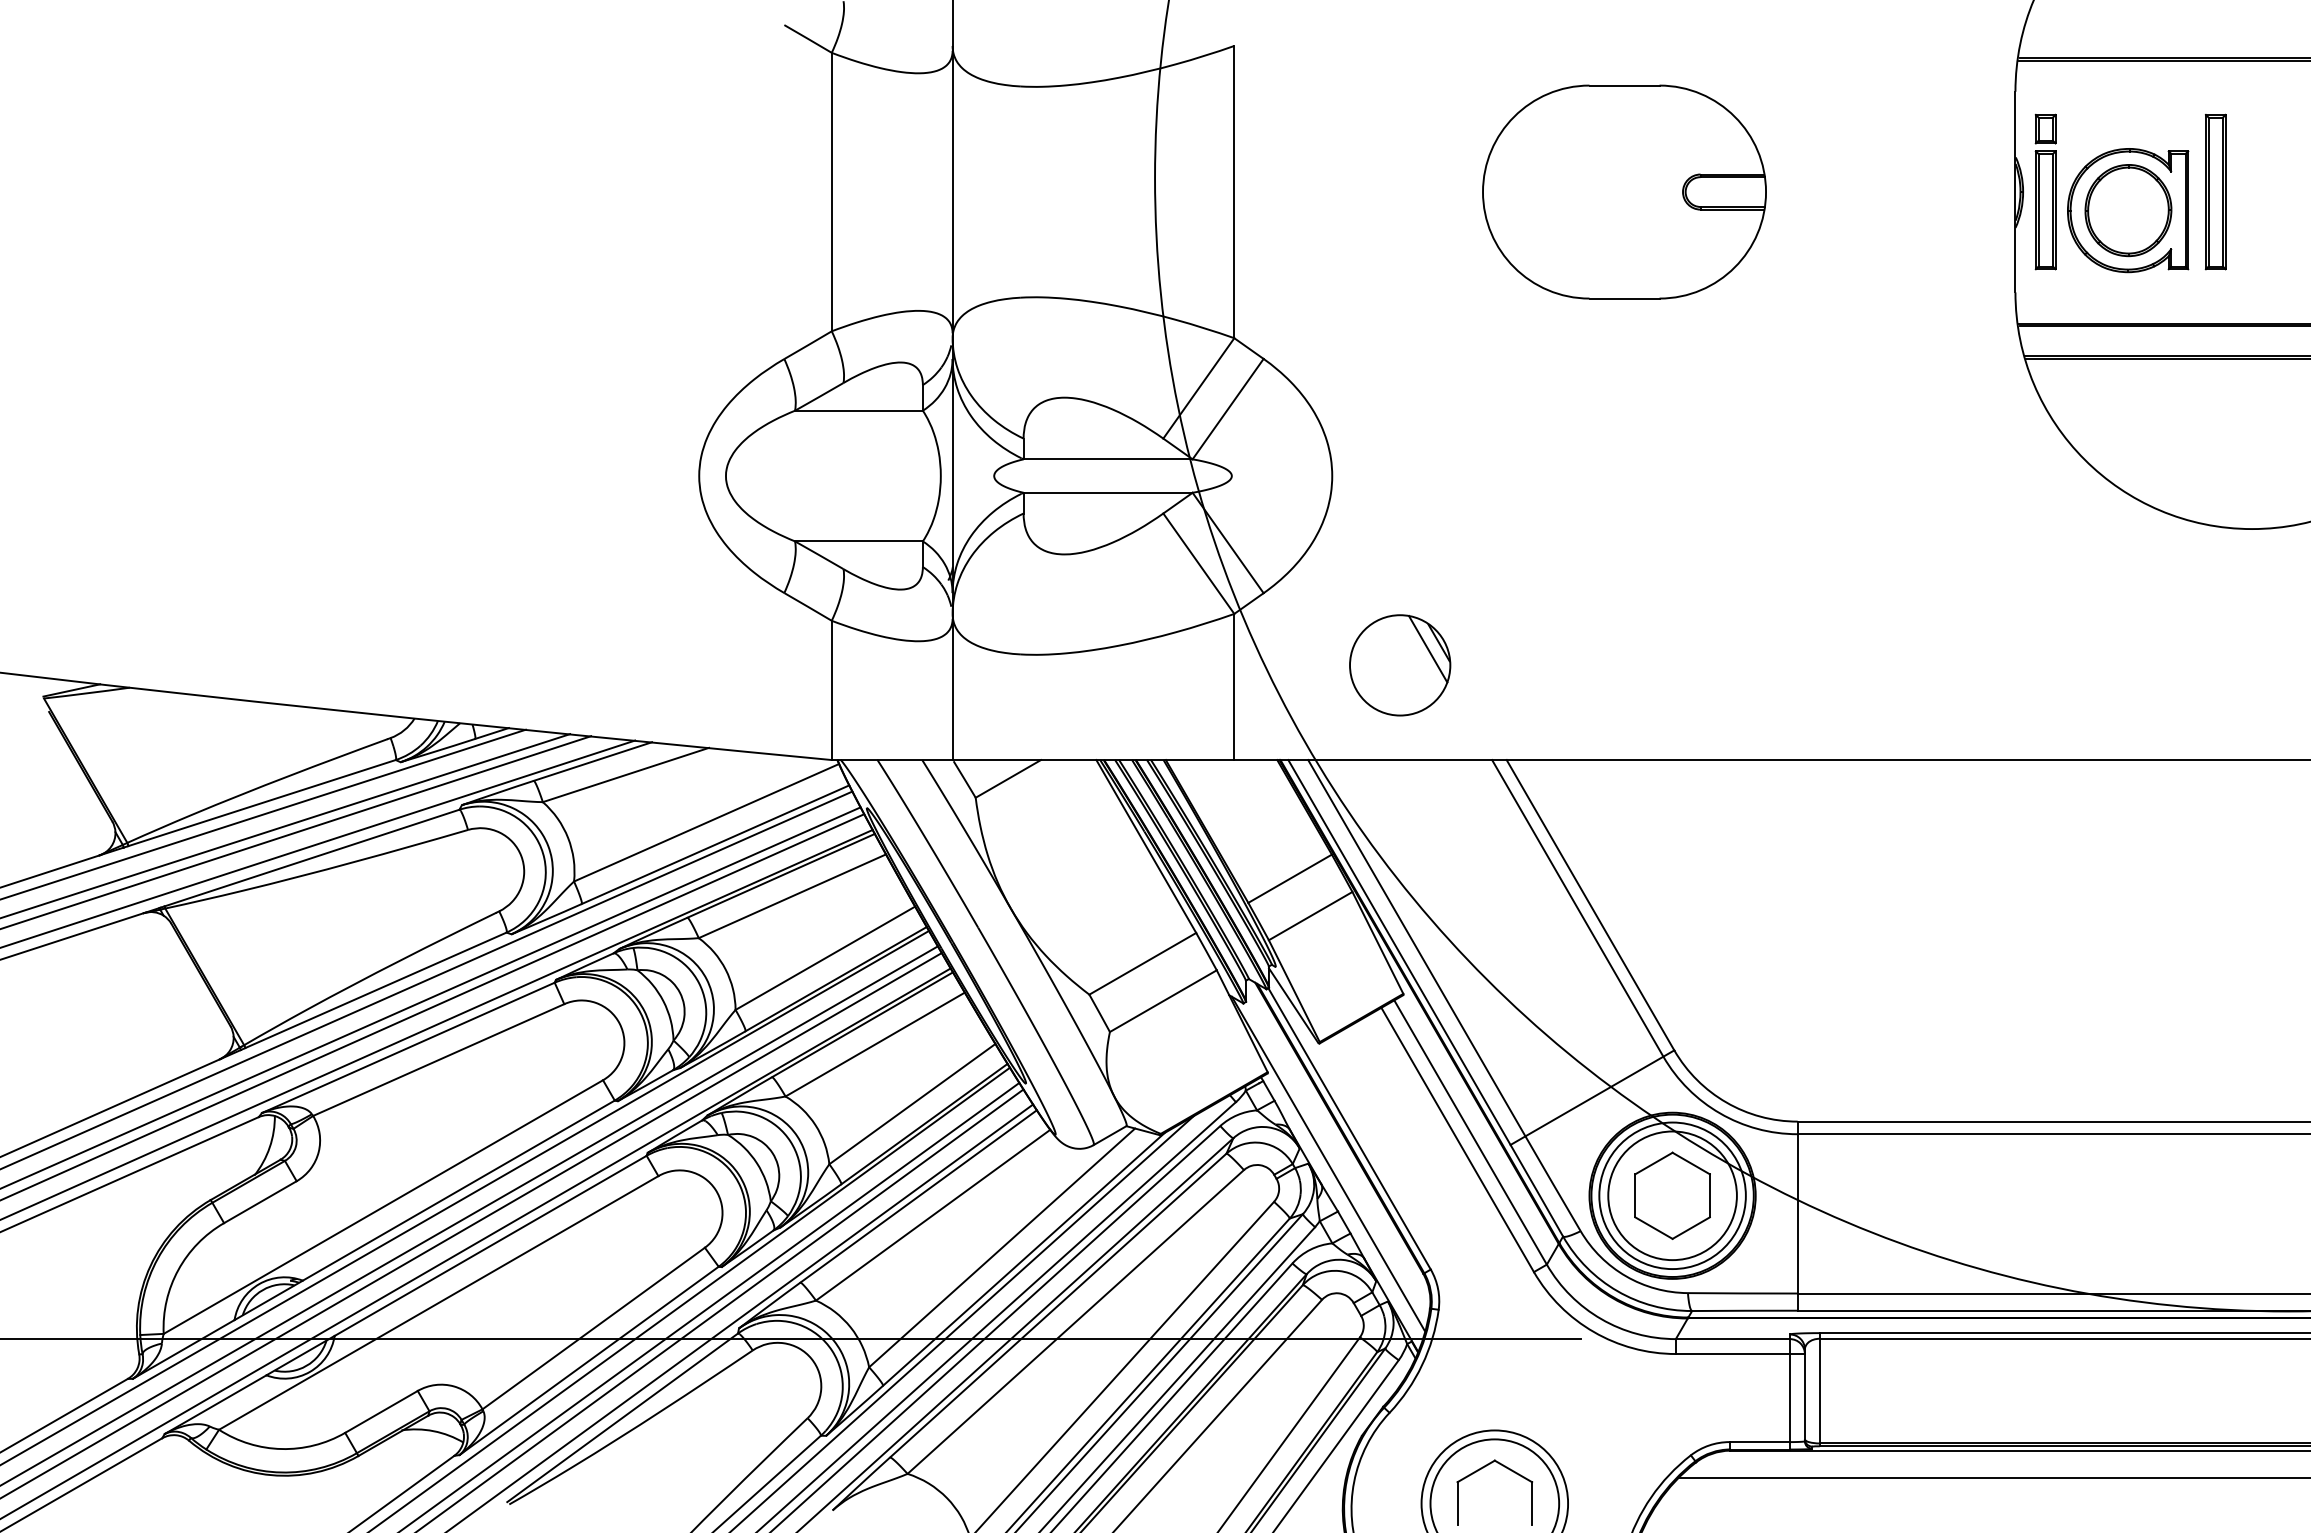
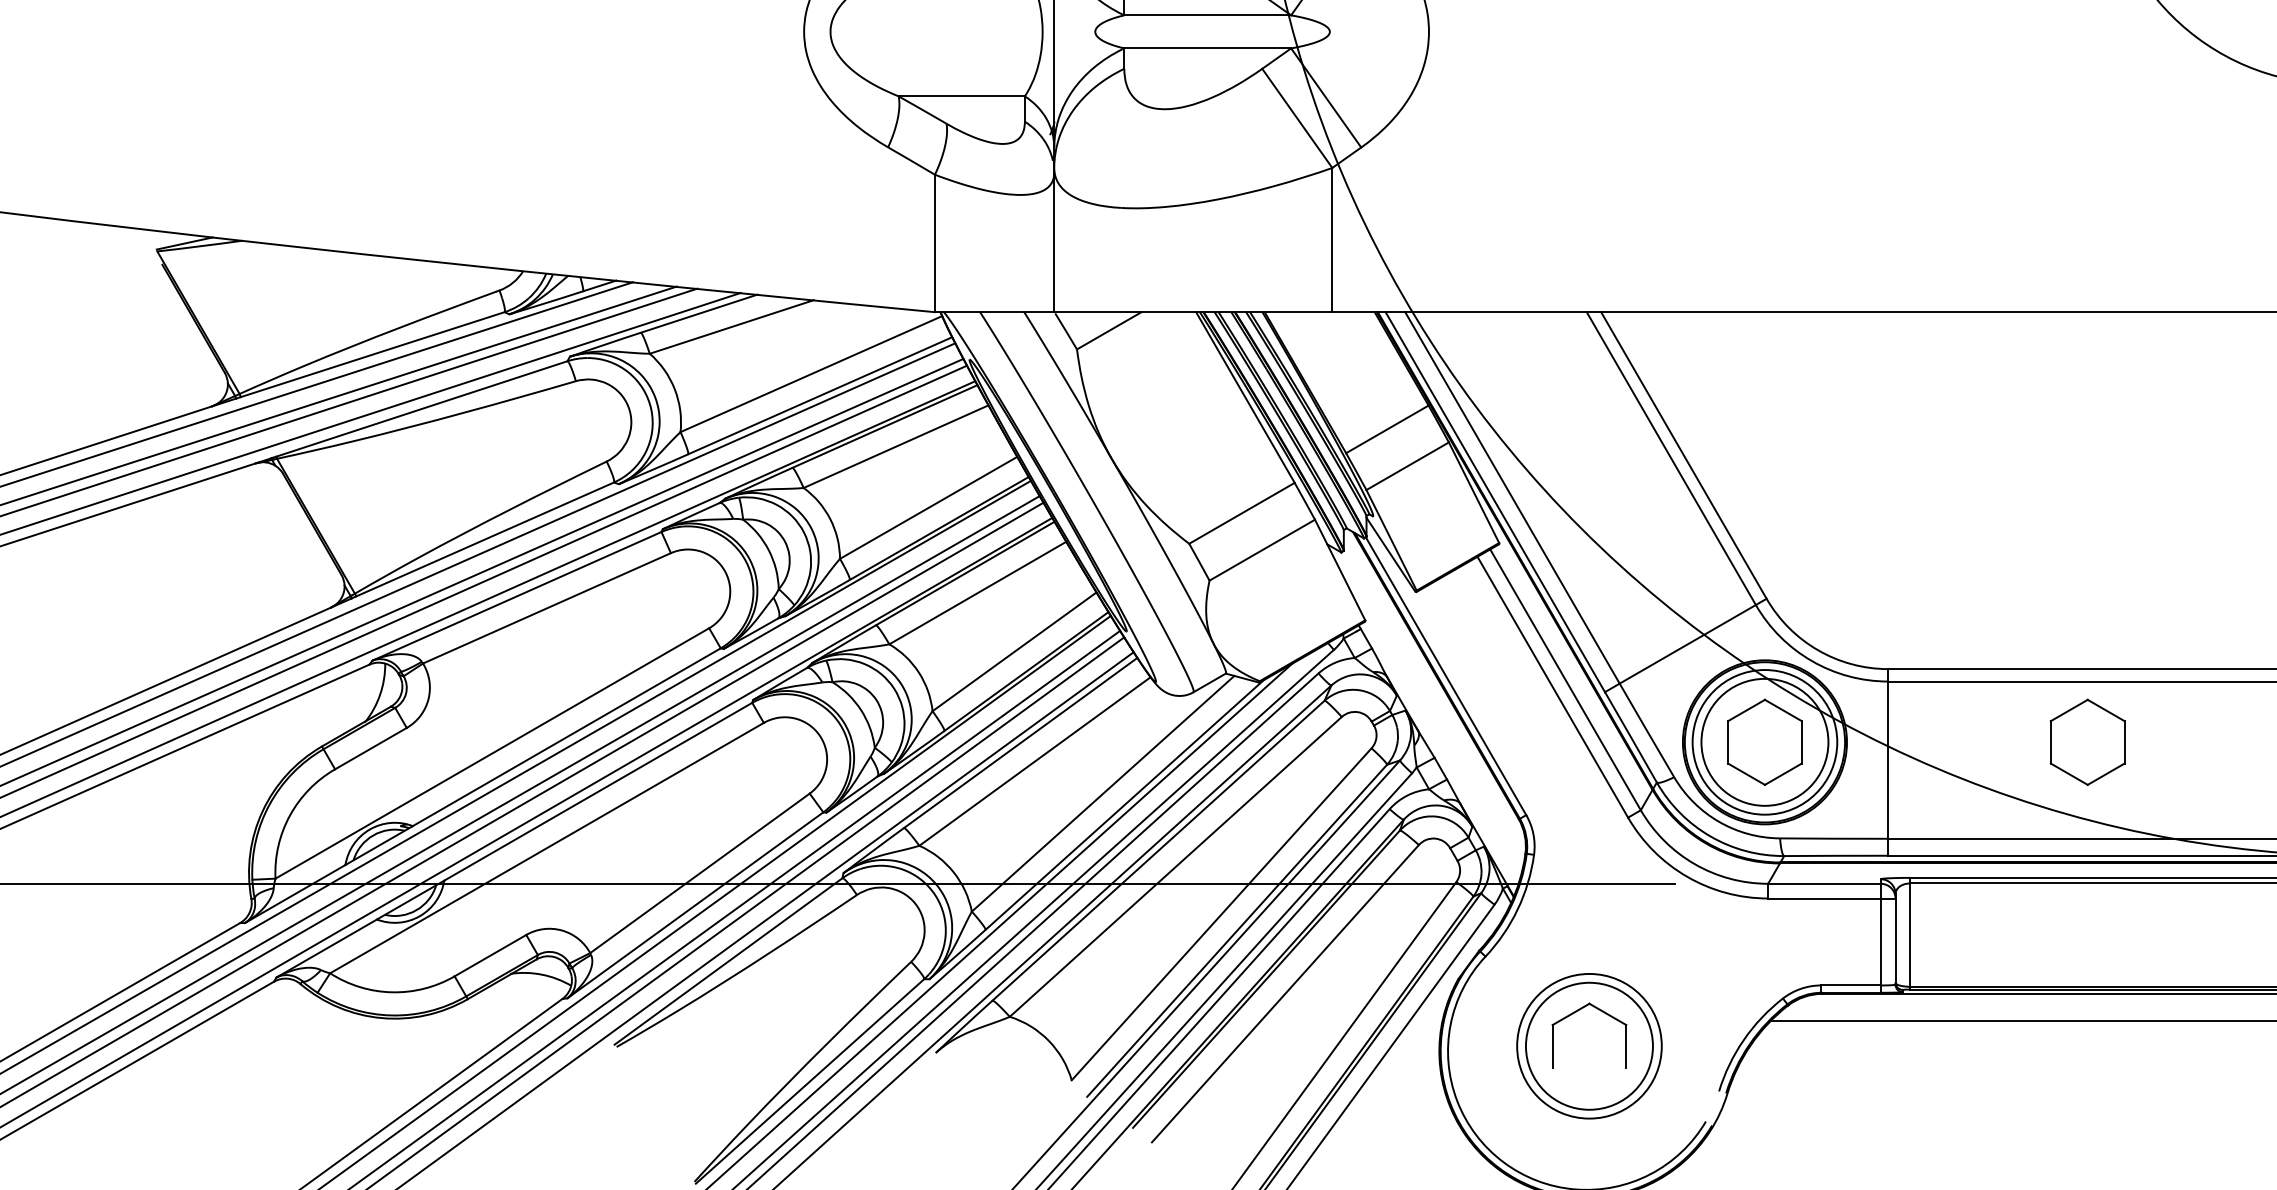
part: (1400, 665) -> (1496, 218), removed
line: (1327, 1163) -> (1424, 710), removed
part: (1999, 1195) -> (2087, 742), added

